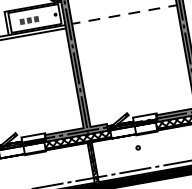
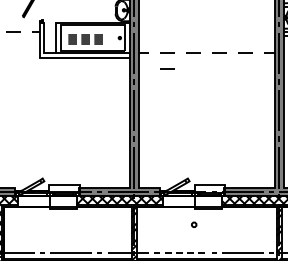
part: (29, 20) -> (85, 39), size x1.4
line: (96, 31) -> (167, 68), added
line: (135, 170) -> (185, 252), solid -> dashed

